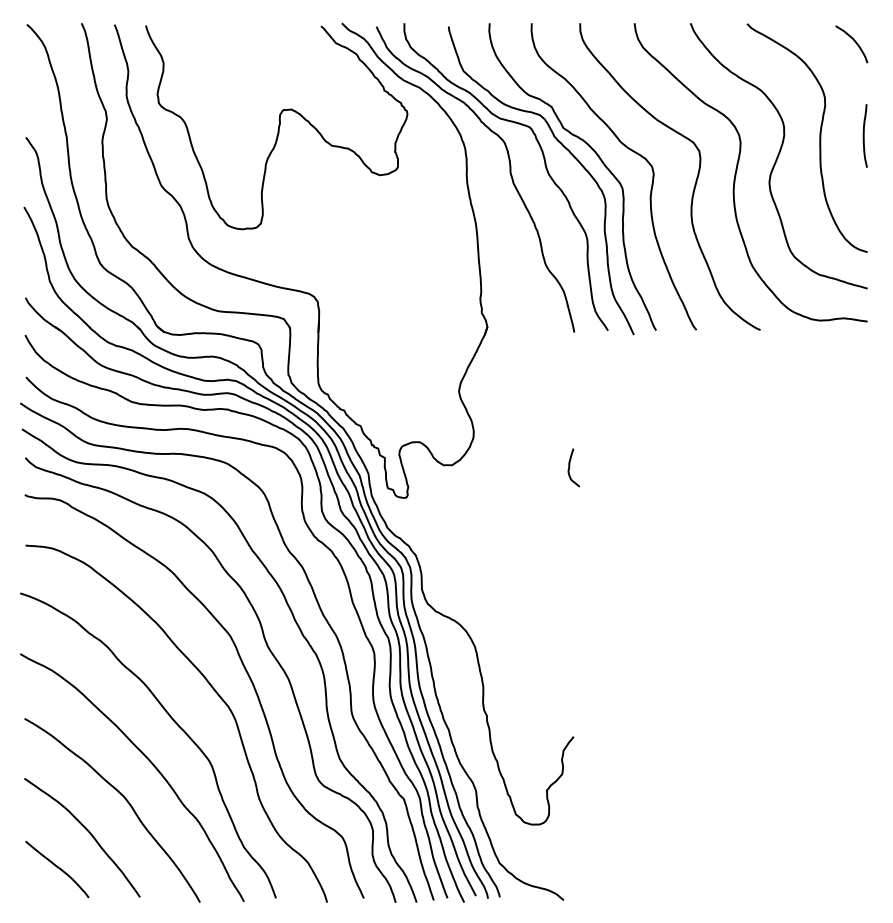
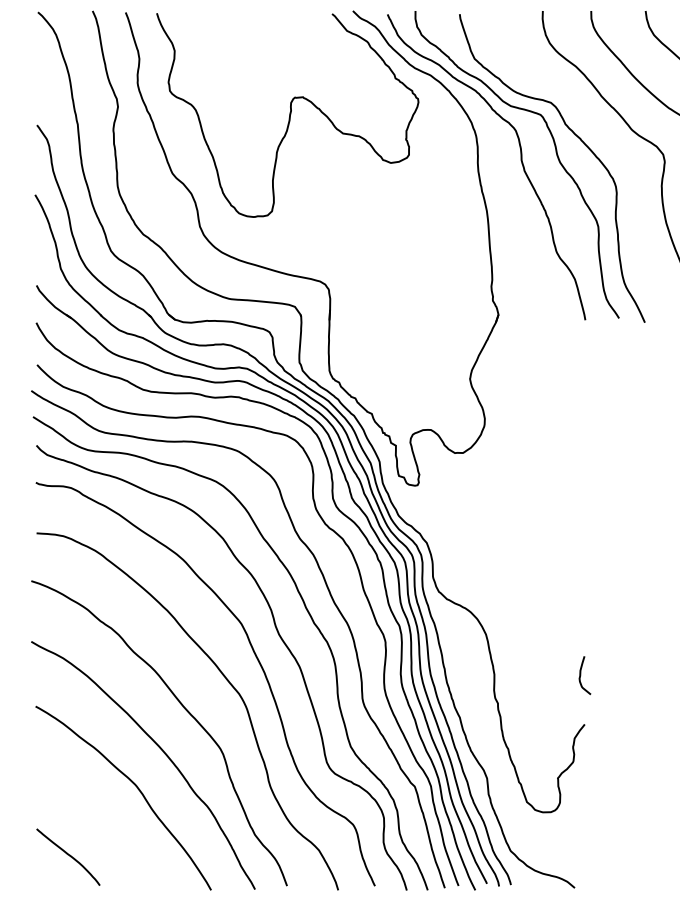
curve: (596, 155) -> (607, 143), removed
curve: (570, 467) -> (581, 675), moved
curve: (87, 831) -> (98, 819), removed

